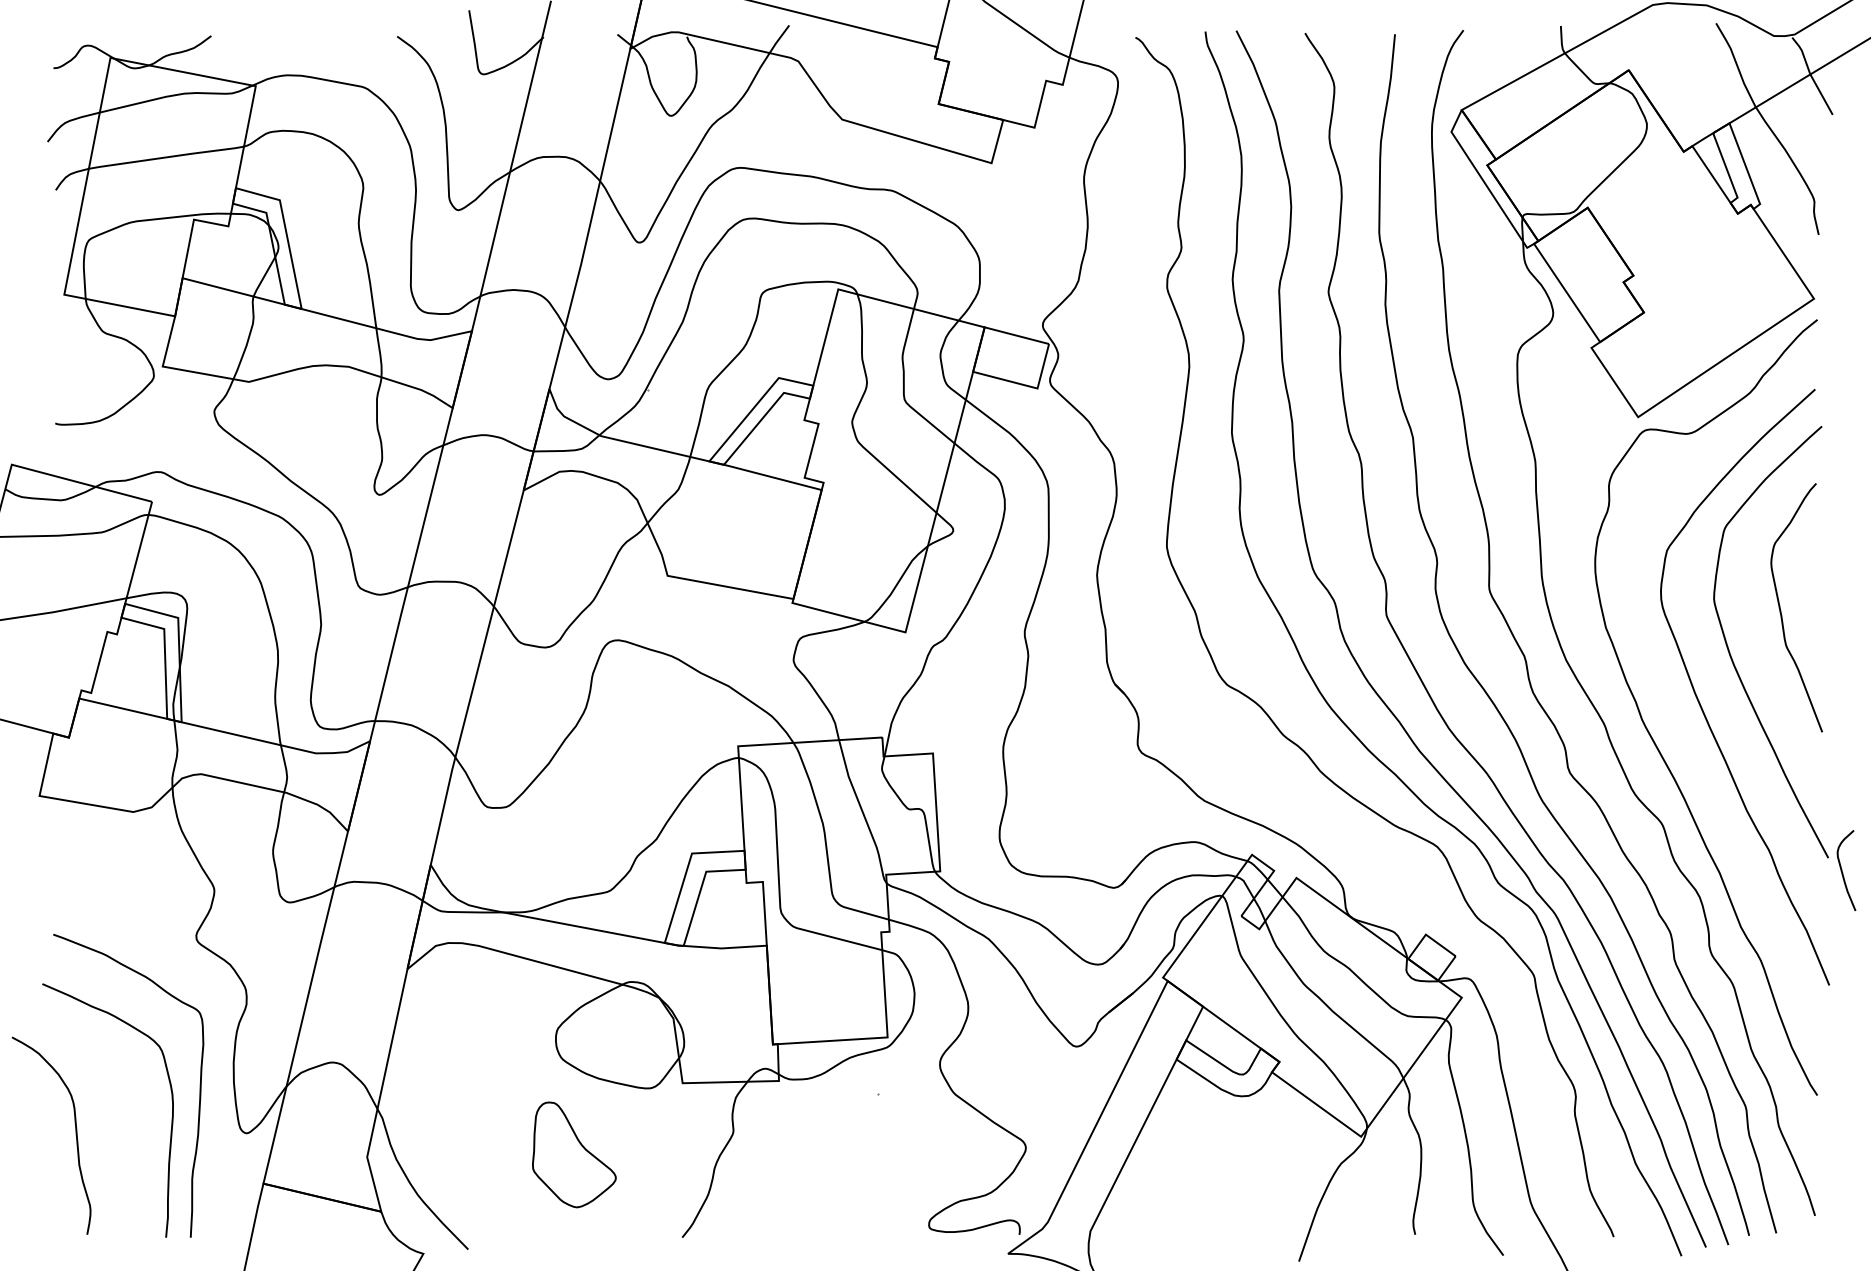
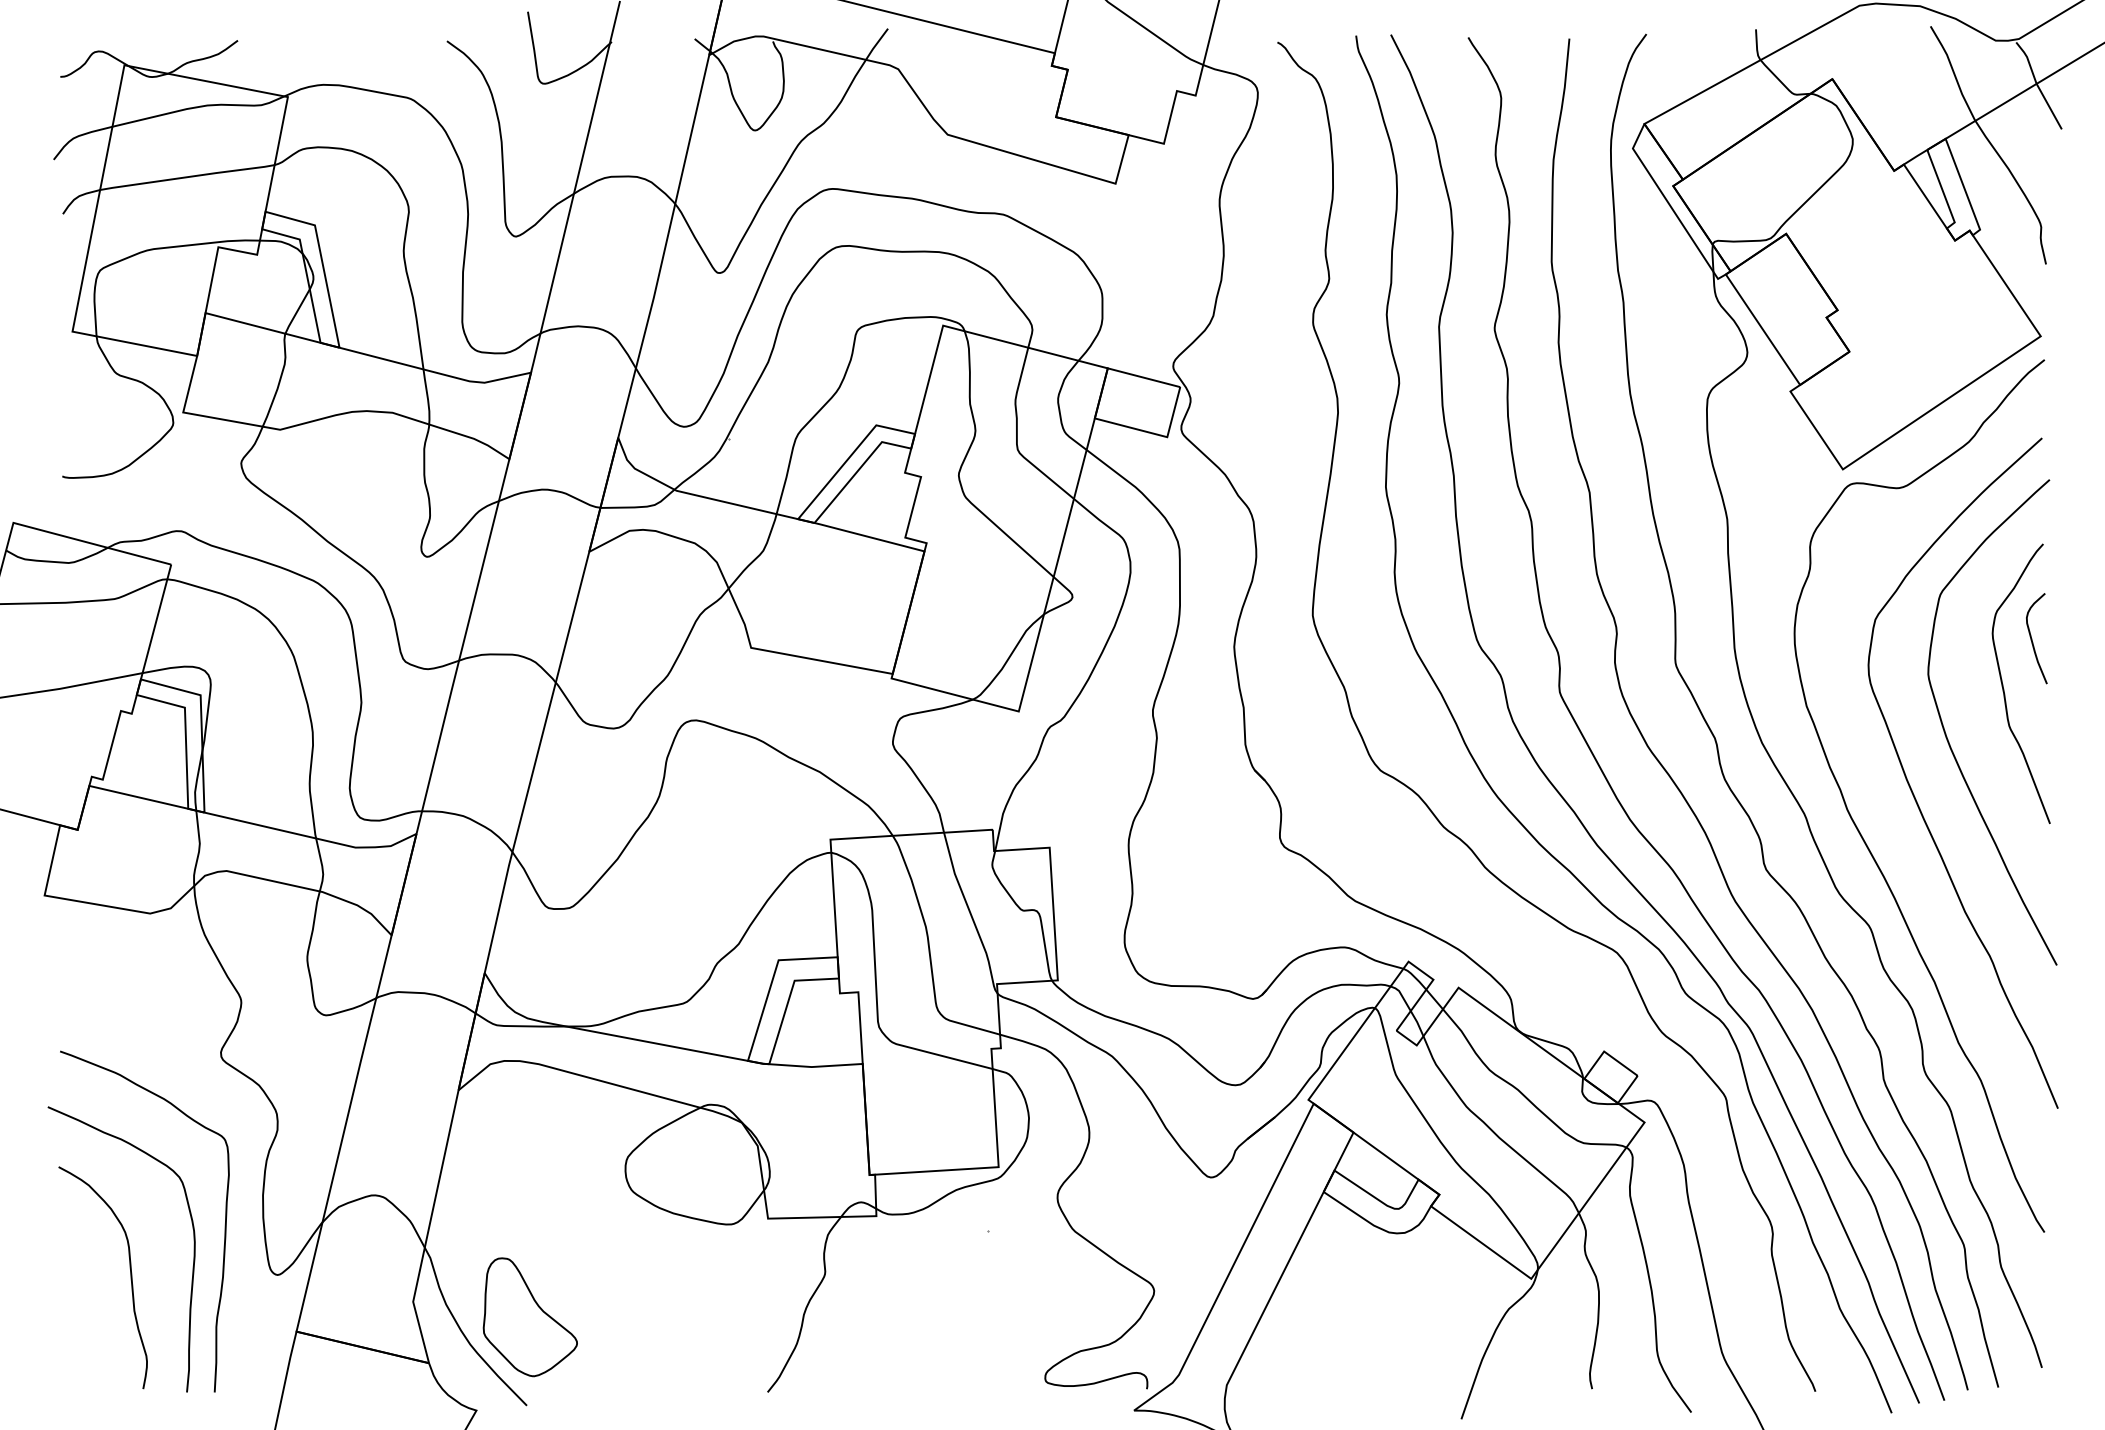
curve: (1842, 870) -> (2032, 638), moved
curve: (75, 1135) -> (130, 1277), moved
part: (574, 1154) -> (530, 1316), moved

